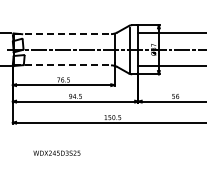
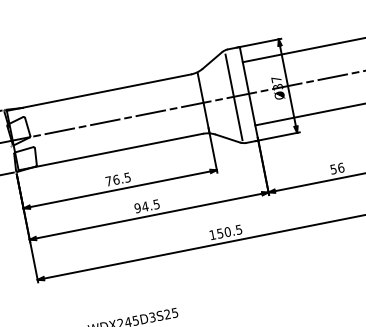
line: (63, 34) -> (100, 93), dashed -> solid
line: (63, 65) -> (112, 151), dashed -> solid

